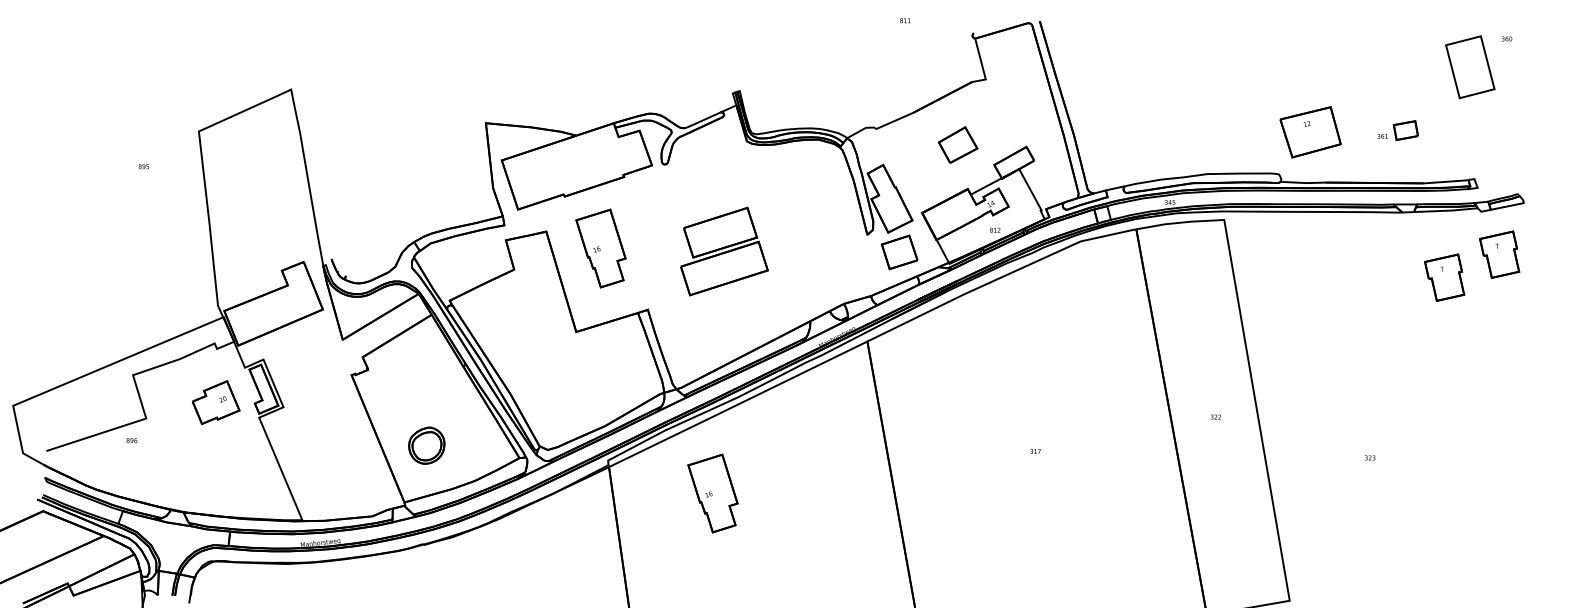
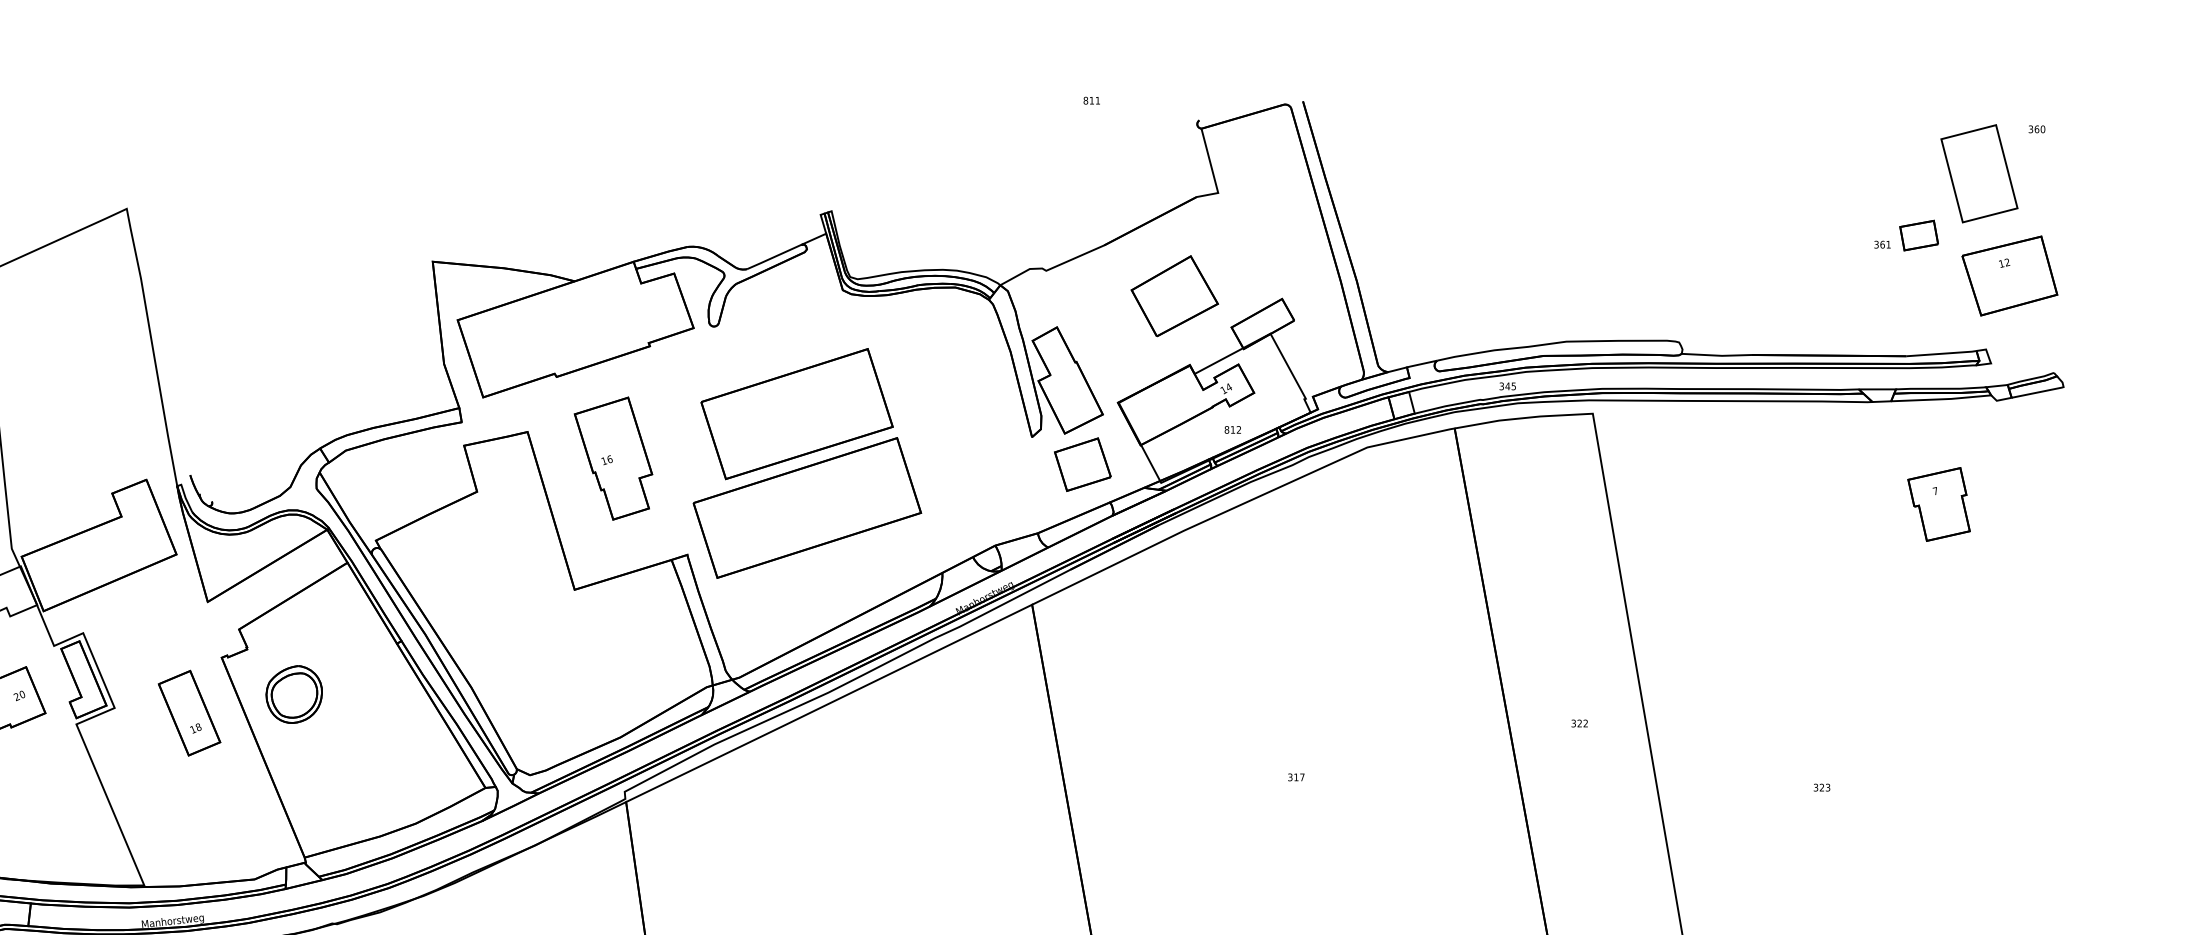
part: (1397, 130) -> (1905, 235), moved
part: (1310, 132) -> (2009, 276), moved
part: (957, 144) -> (1173, 295), size x1.43
part: (724, 251) -> (807, 463), size x1.67
part: (1499, 254) -> (2025, 468), removed
part: (330, 410) -> (188, 713), added
part: (426, 445) -> (293, 694), moved
part: (712, 493) -> (788, 843), removed

